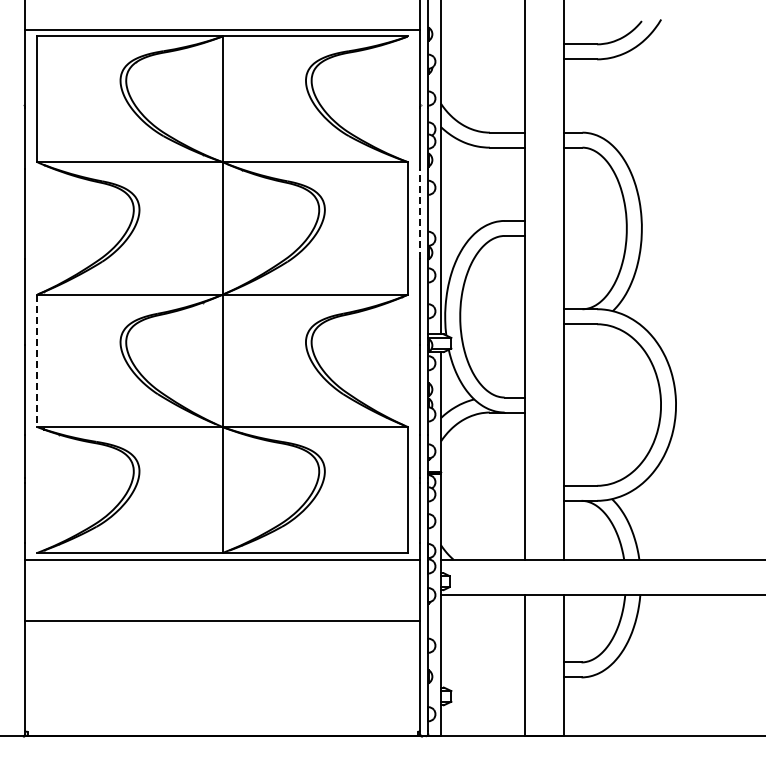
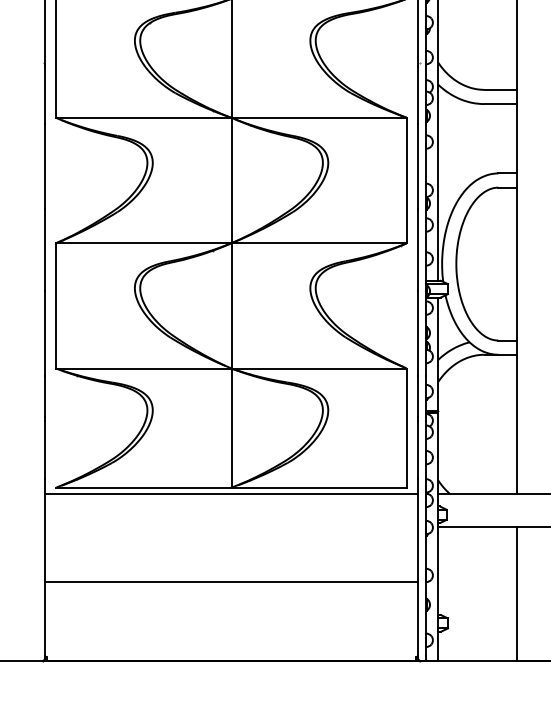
line: (420, 213) -> (418, 166), dashed -> solid
line: (37, 361) -> (56, 306), dashed -> solid
line: (222, 621) -> (231, 581), moved

